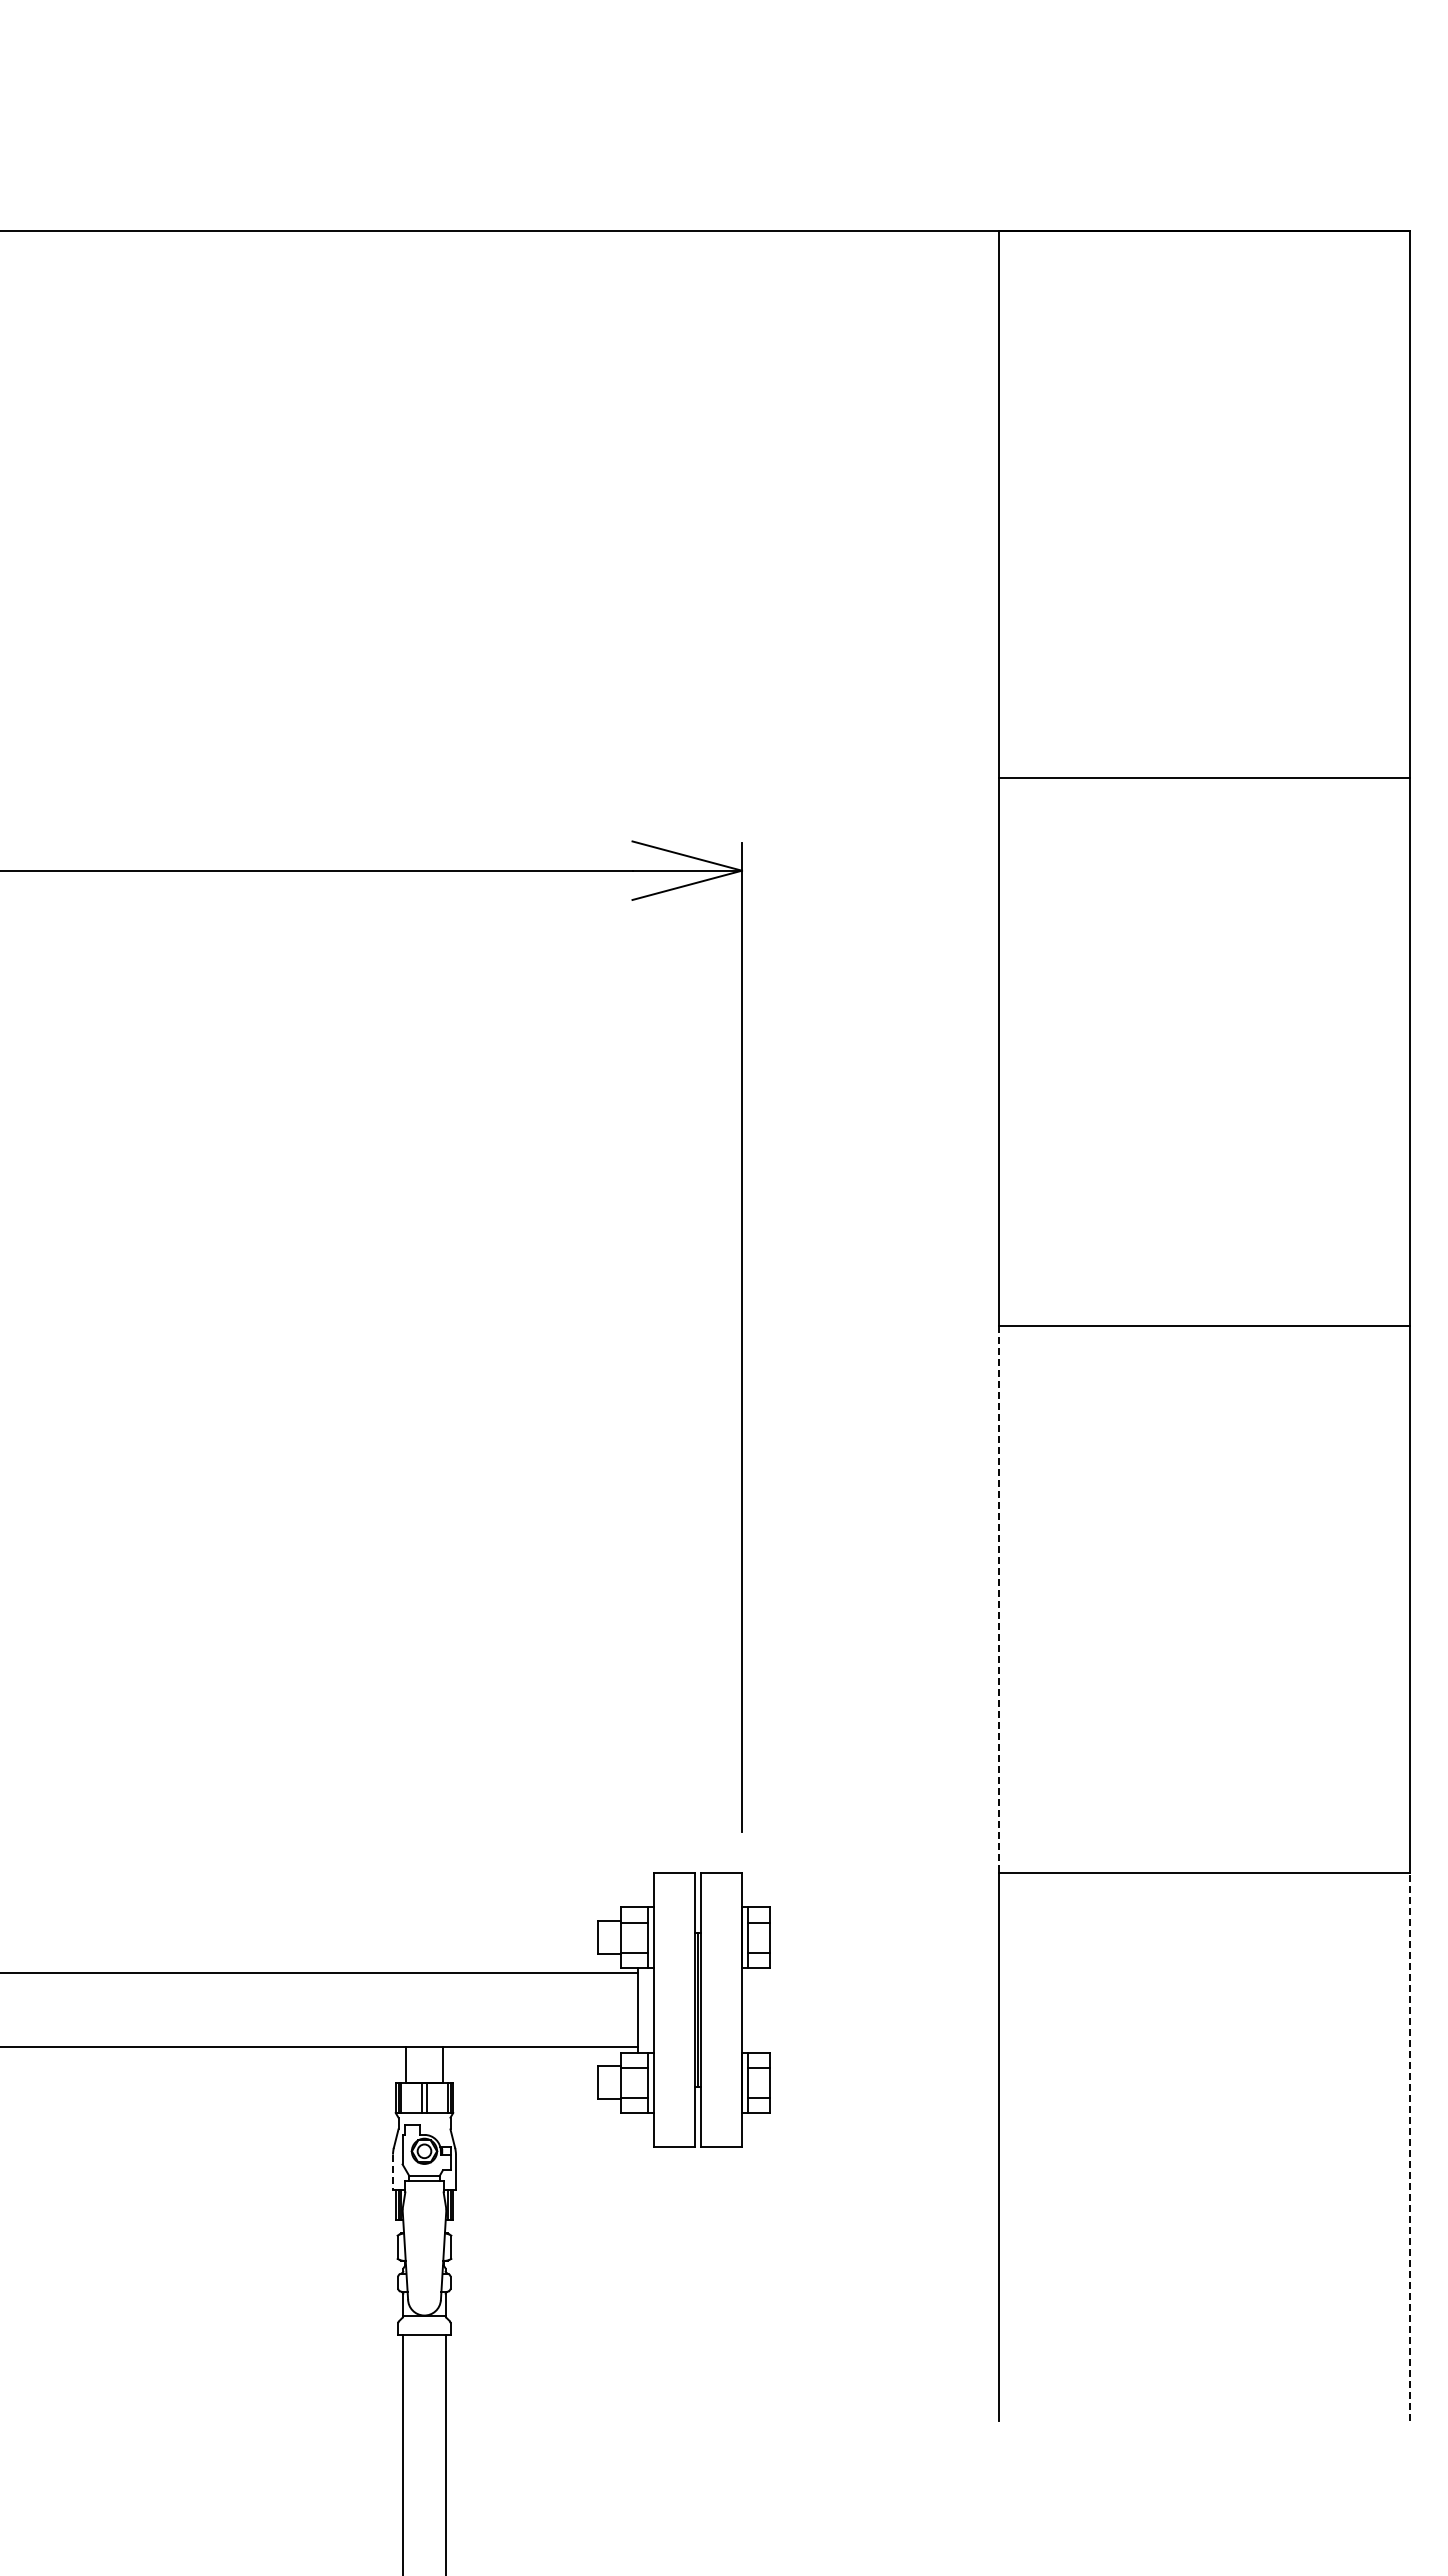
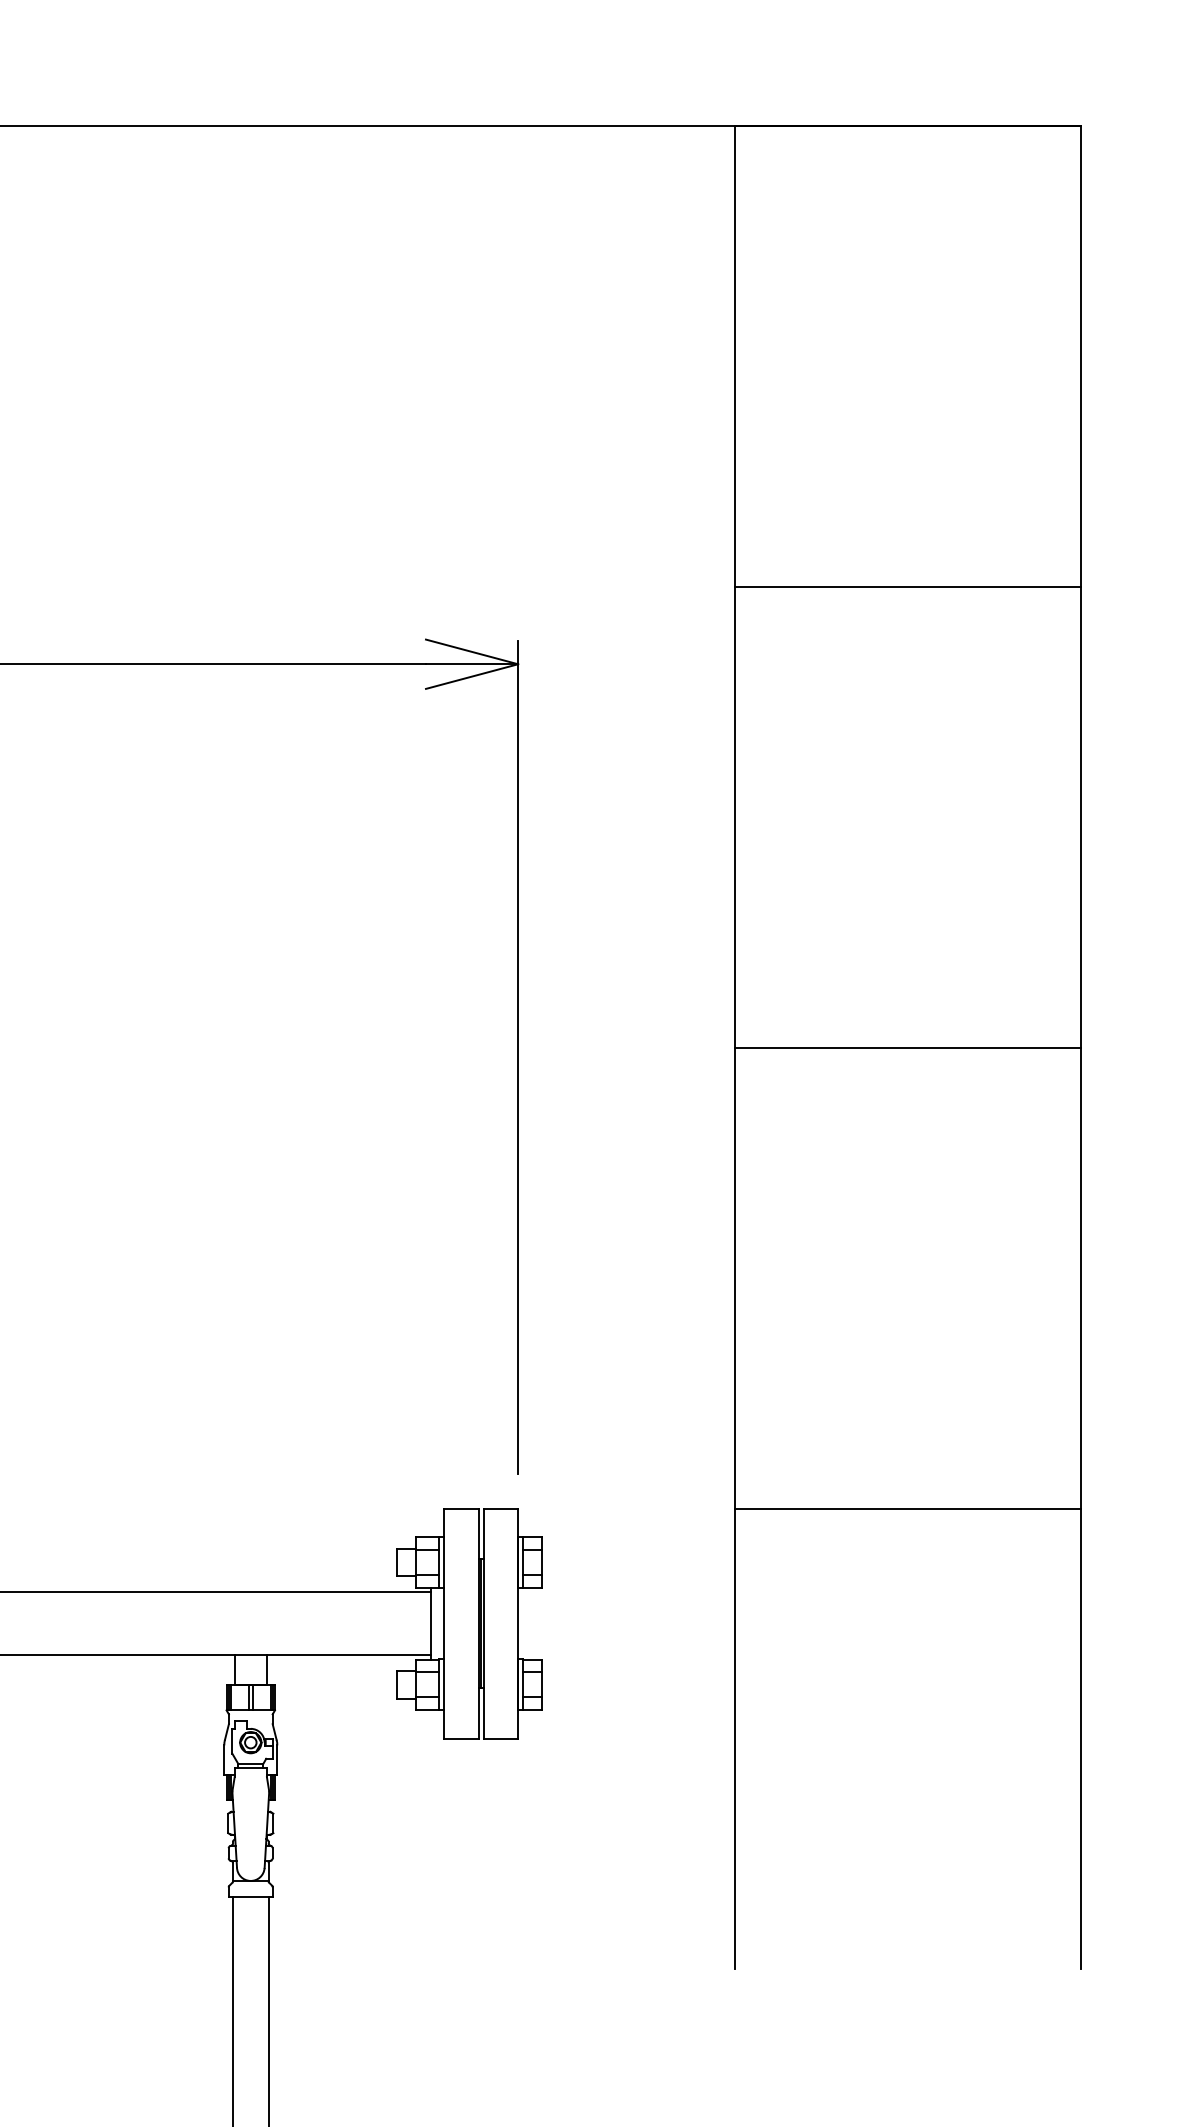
line: (999, 1599) -> (735, 1277), dashed -> solid
line: (1409, 2146) -> (1080, 1738), dashed -> solid
line: (393, 2172) -> (224, 1760), dashed -> solid

